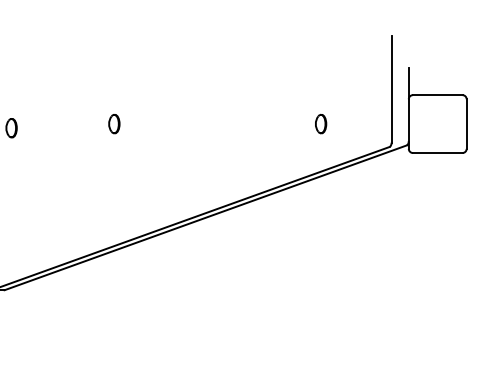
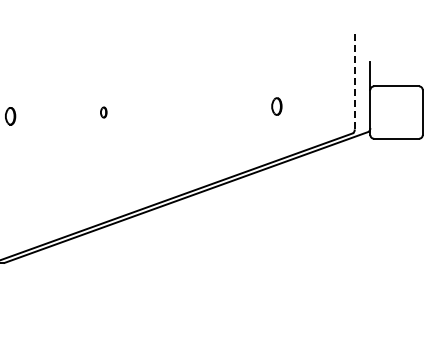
line: (391, 88) -> (354, 80), solid -> dashed
part: (114, 124) -> (103, 112), size x0.6
part: (320, 124) -> (276, 106), moved

